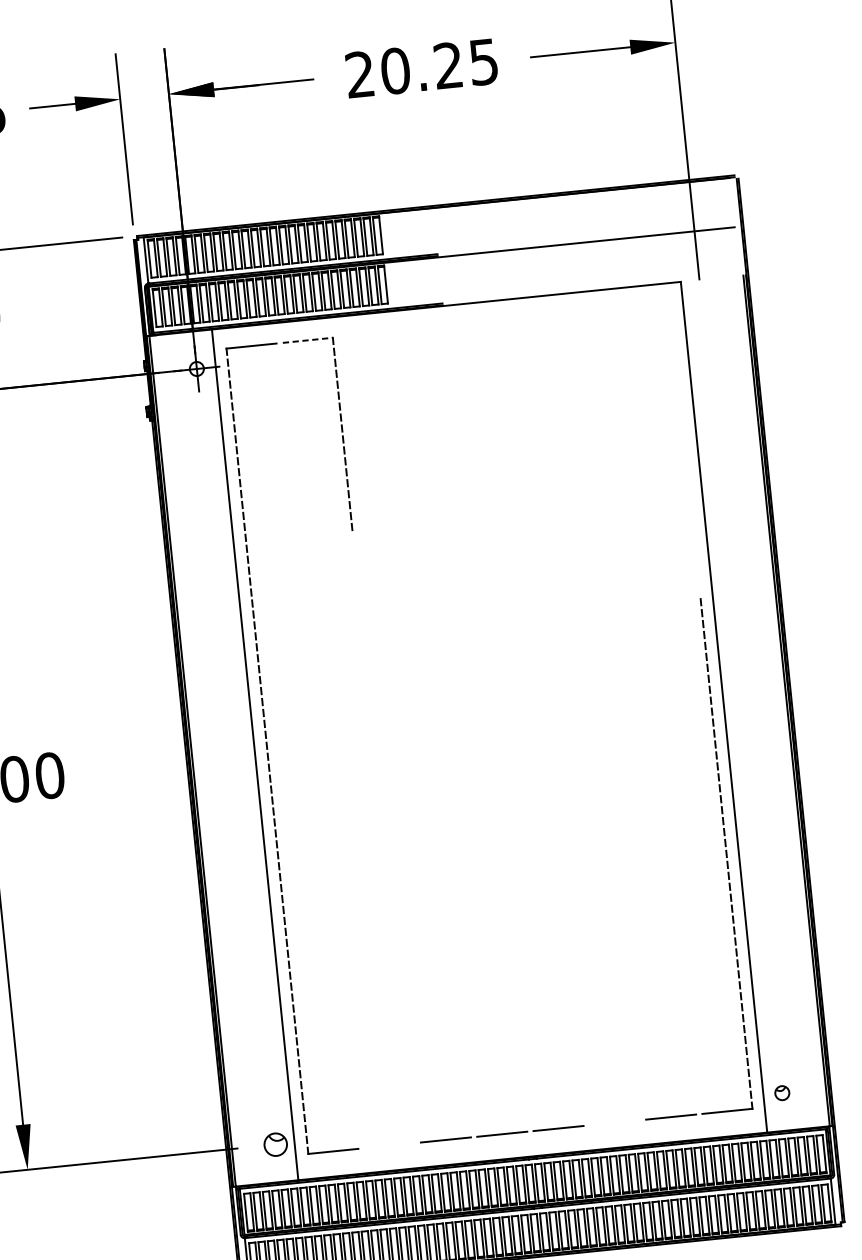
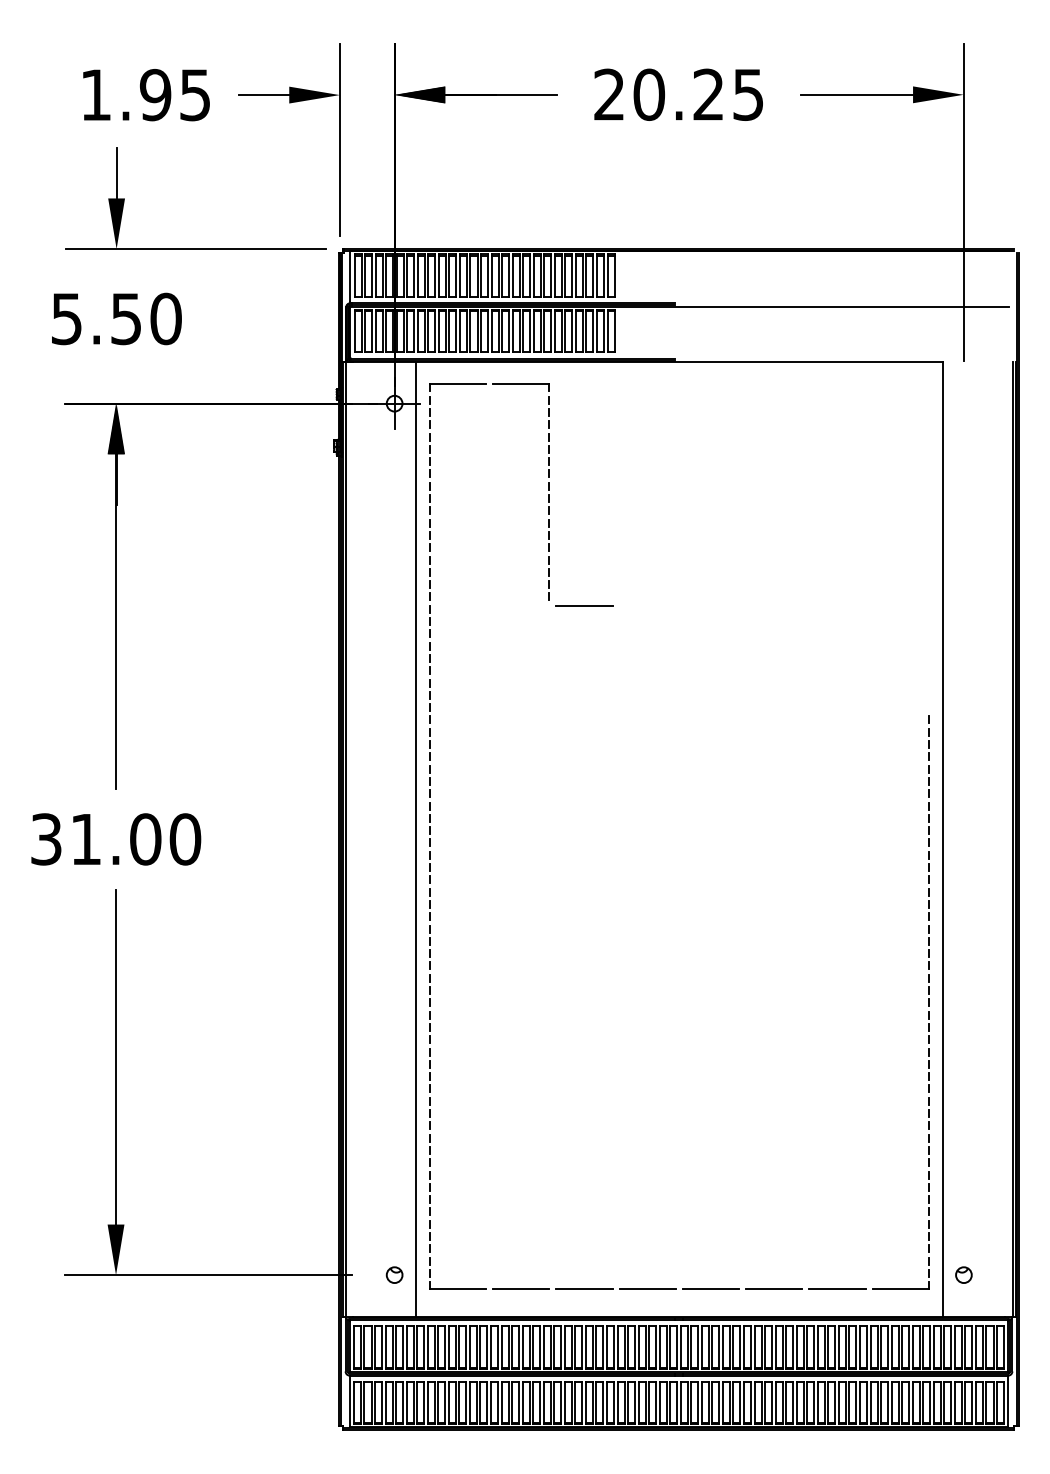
line: (308, 340) -> (521, 384), dashed -> solid
line: (384, 531) -> (584, 605), added
line: (615, 1123) -> (774, 1289), added
part: (275, 1144) -> (394, 1274), size x0.62
line: (389, 1145) -> (521, 1289), added

